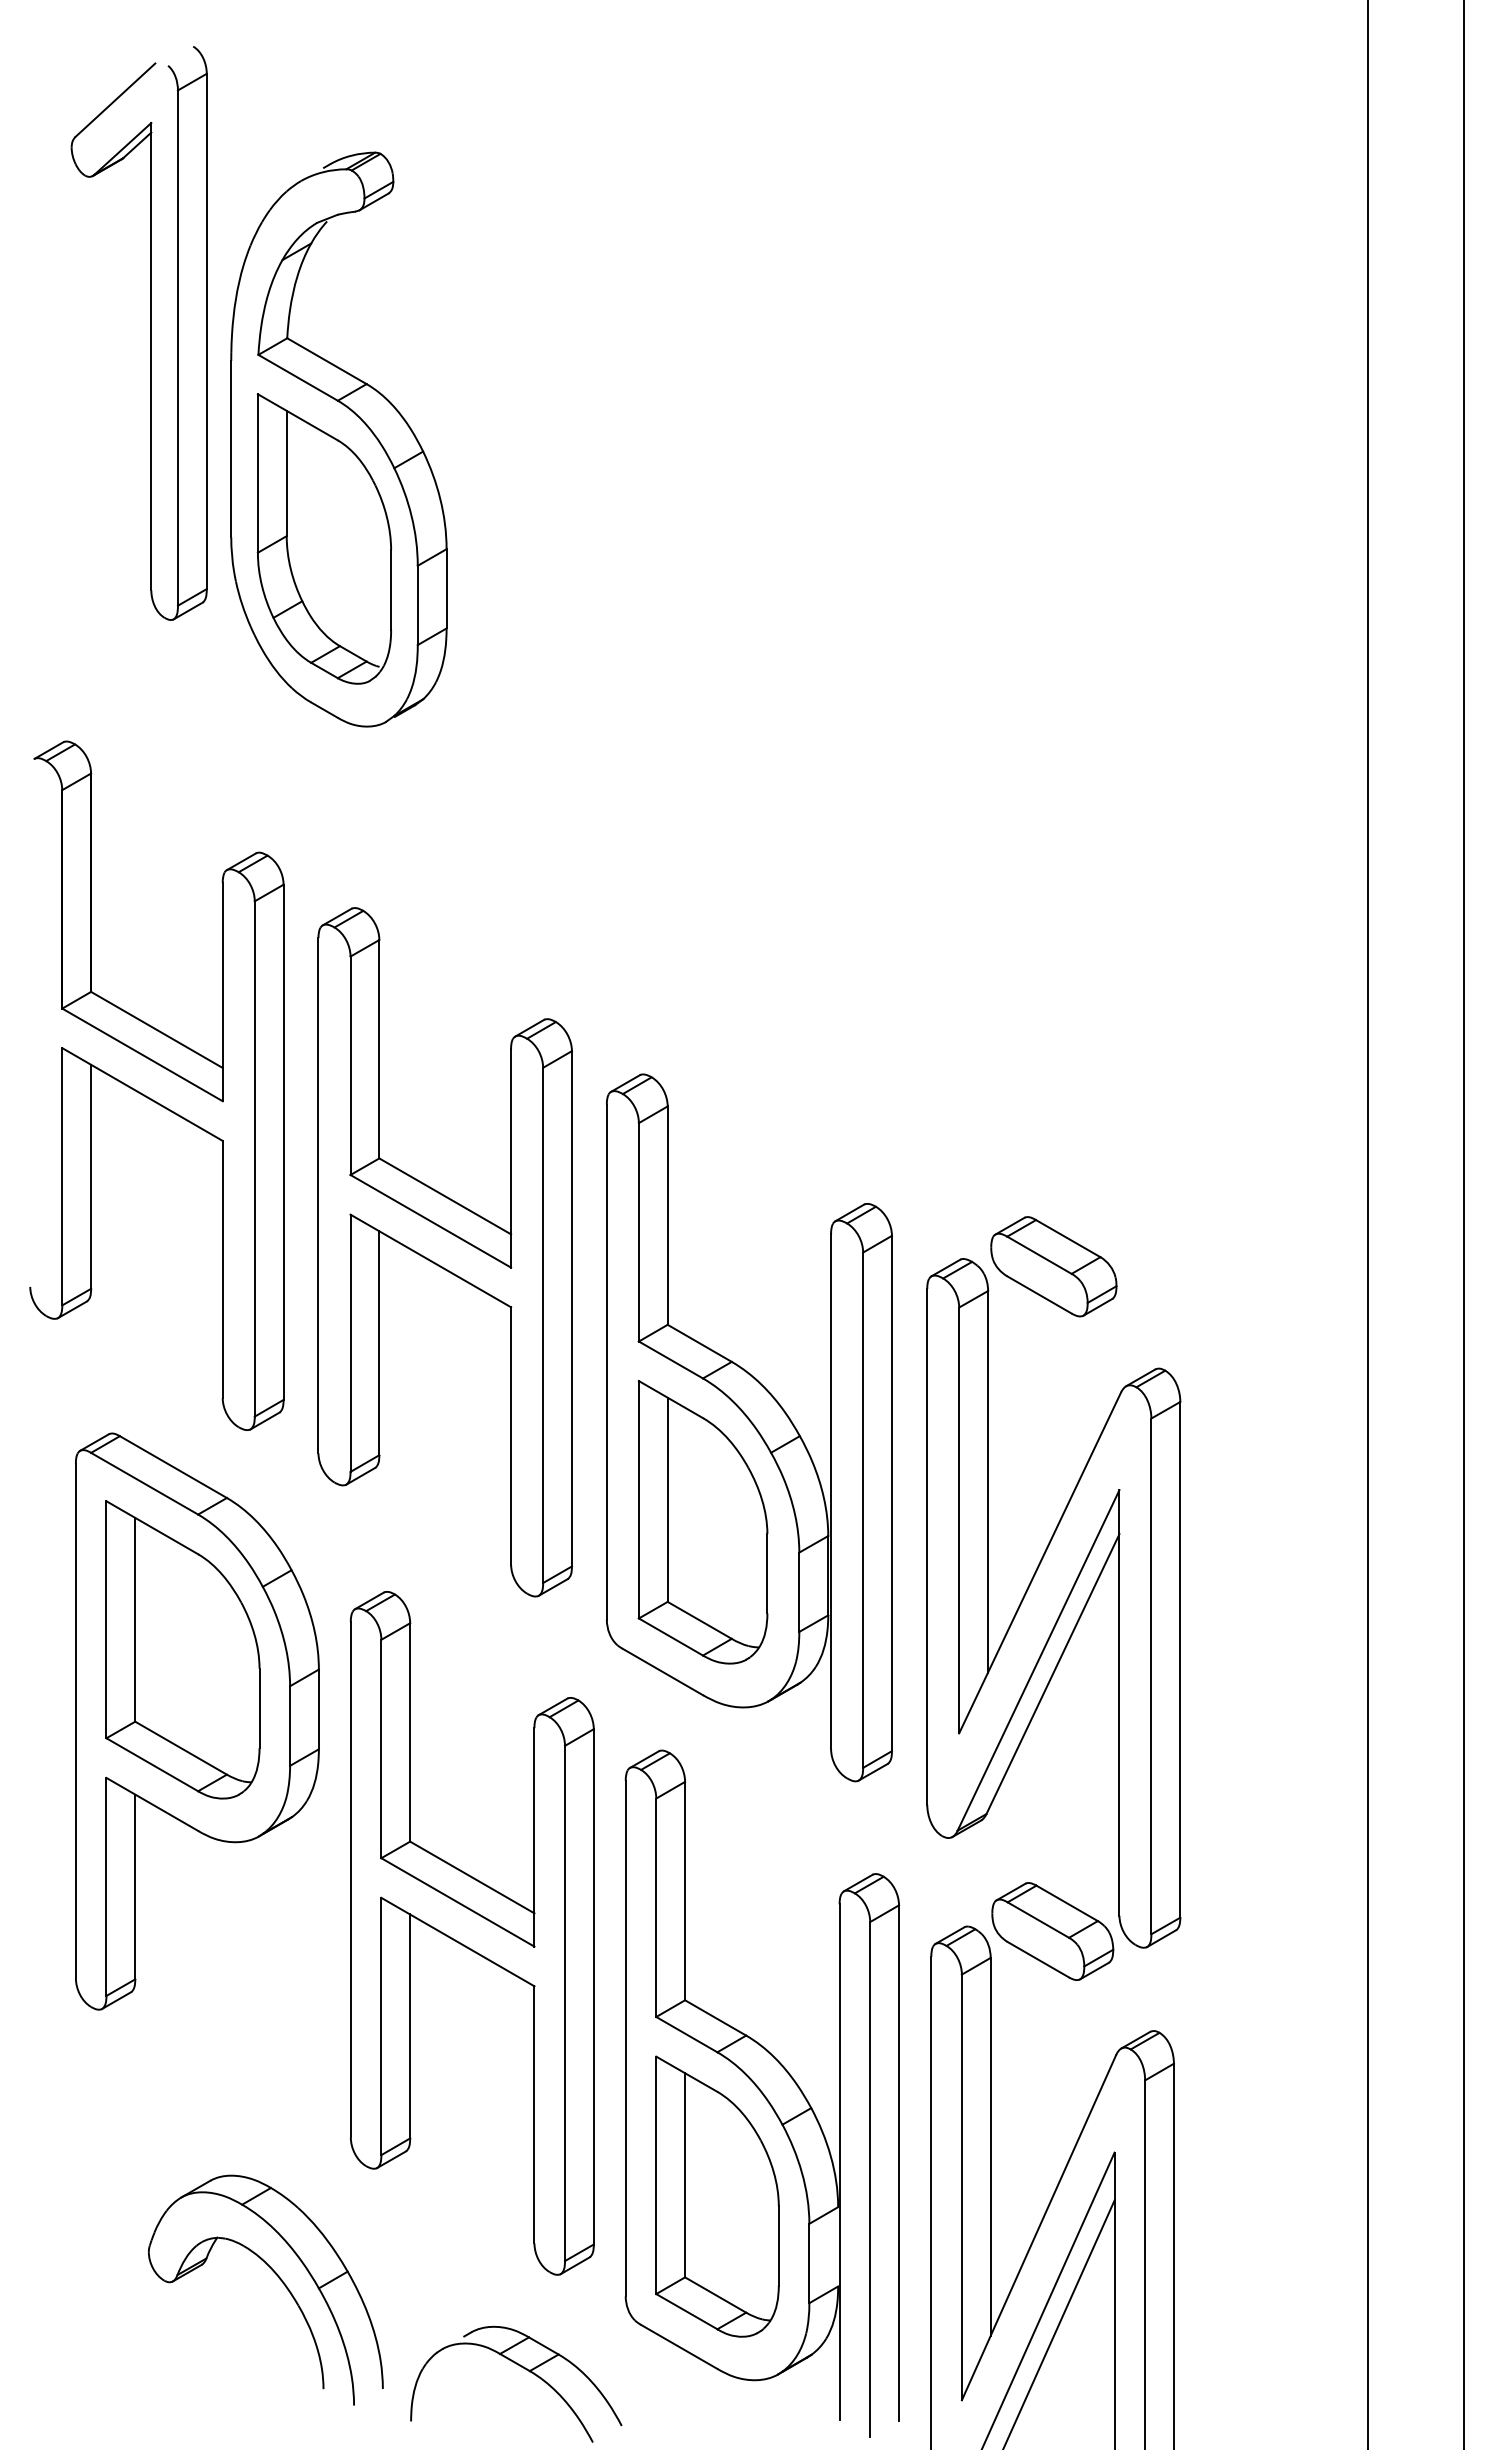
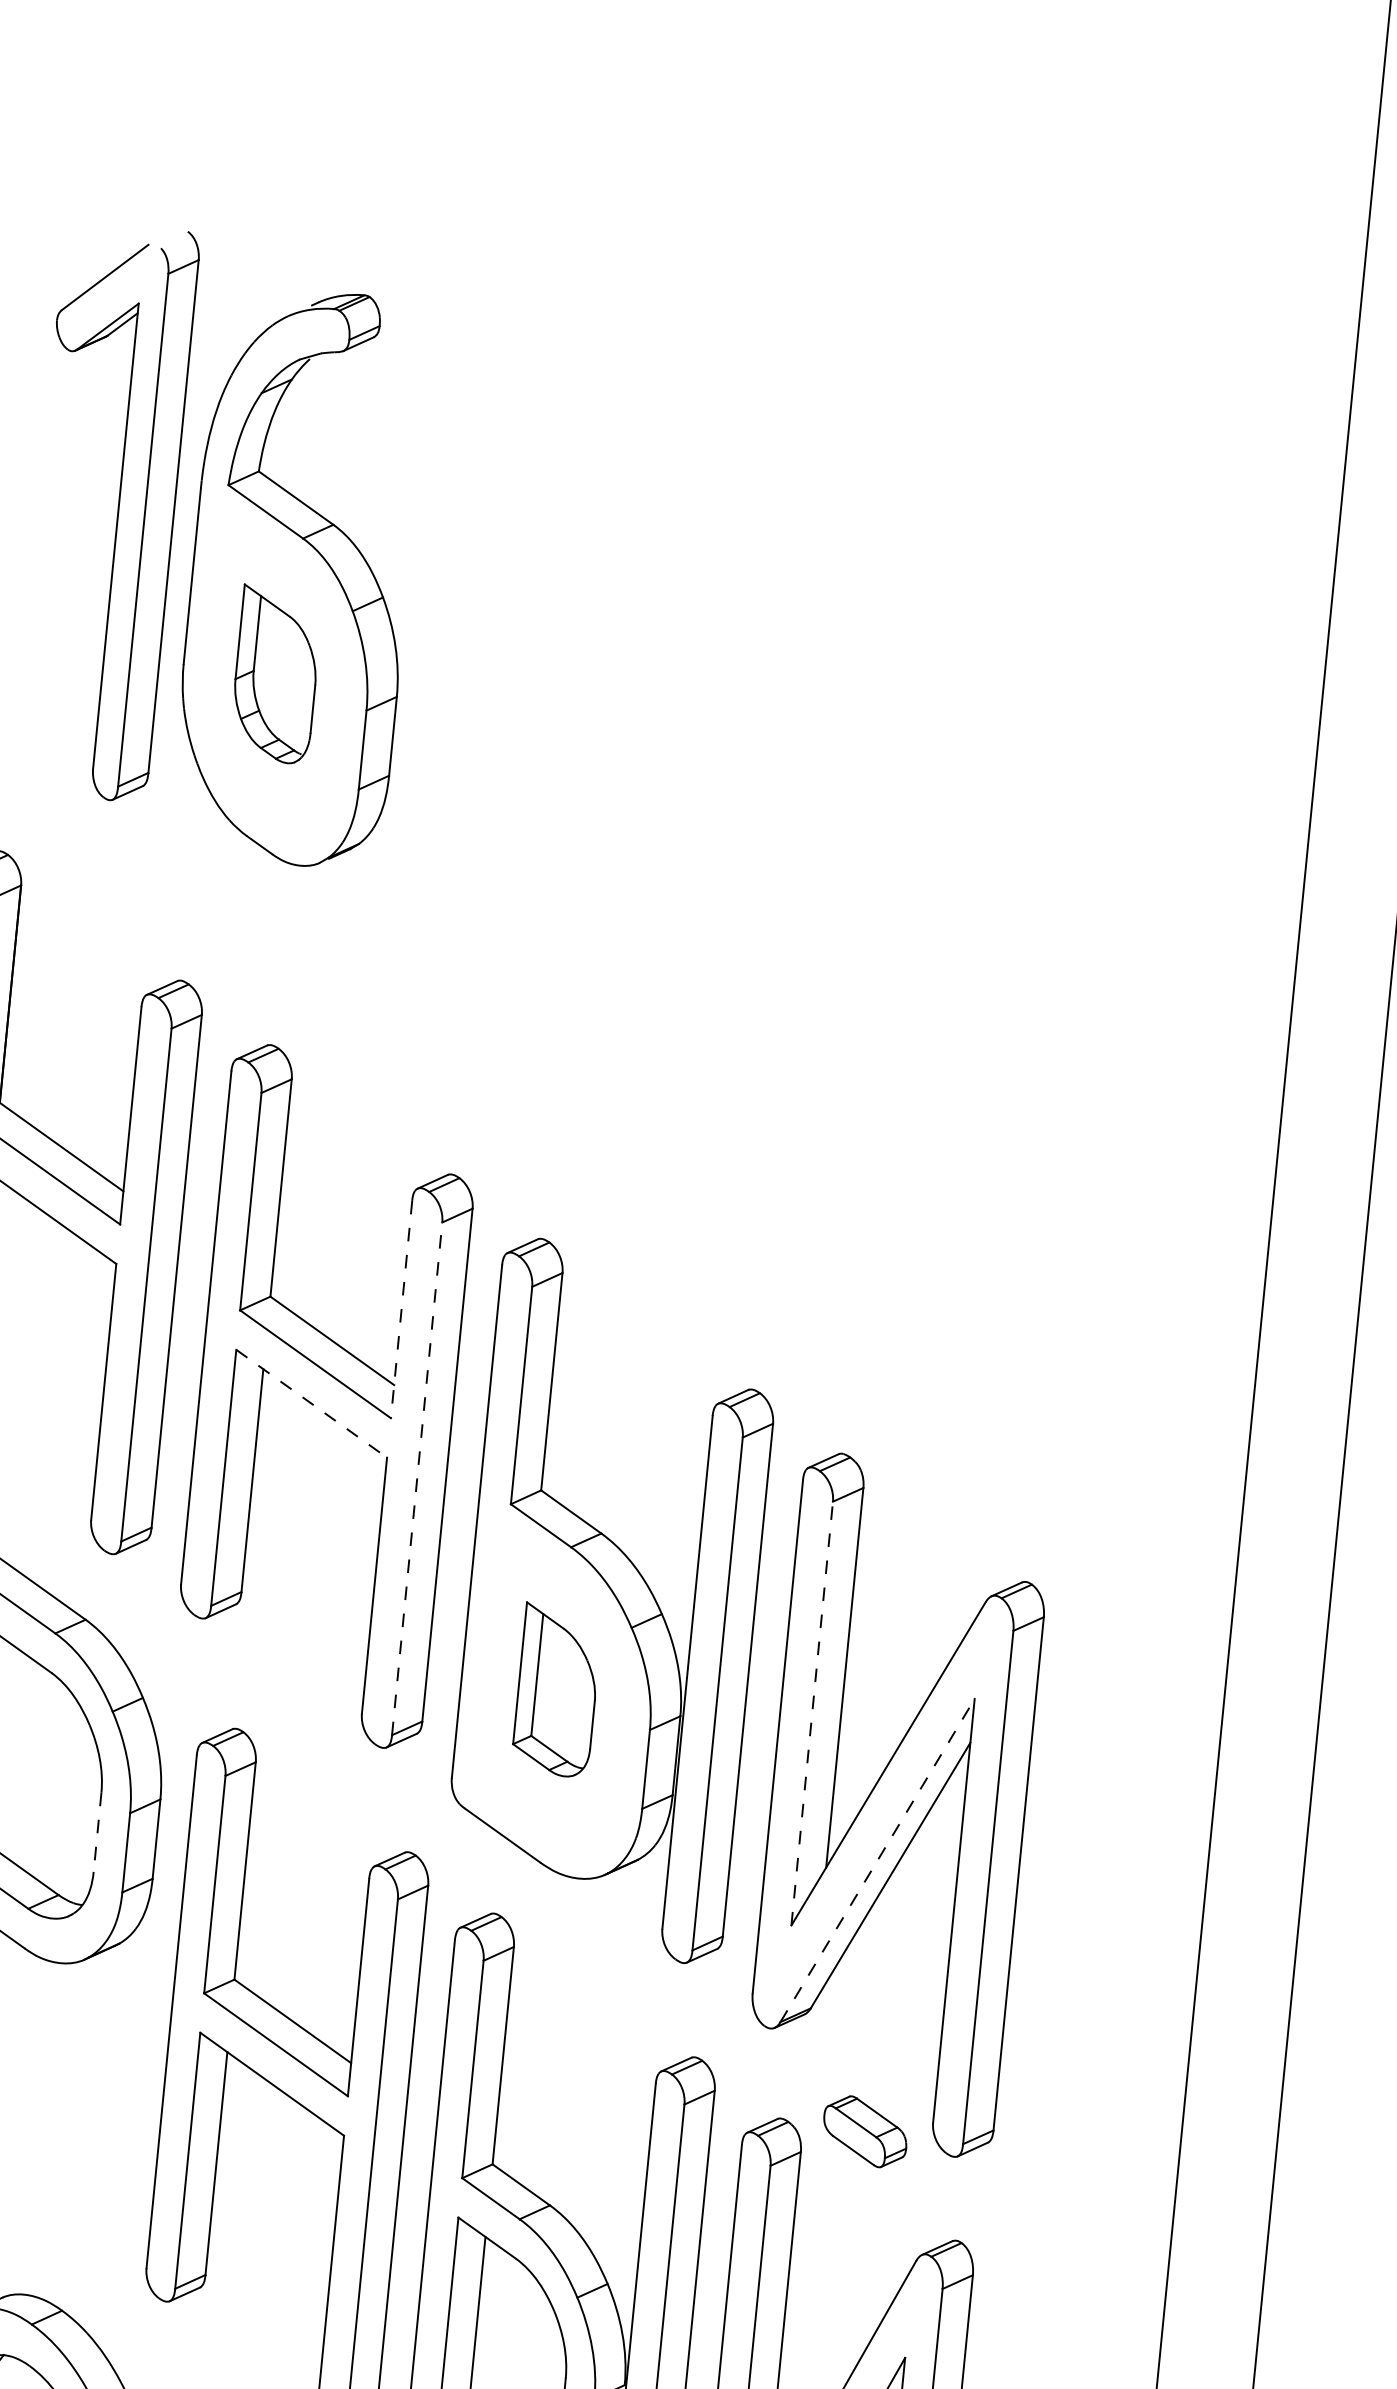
part: (150, 333) -> (117, 513), moved
part: (323, 538) -> (275, 674), size x0.6
line: (511, 1158) -> (401, 1309), solid -> dashed
line: (430, 1260) -> (311, 1403), solid -> dashed
part: (1053, 1266) -> (930, 1470), removed
line: (543, 1325) -> (417, 1478), solid -> dashed
line: (959, 1520) -> (812, 1713), solid -> dashed
part: (702, 1522) -> (556, 1690), size x0.6
line: (1038, 1659) -> (877, 1859), solid -> dashed
line: (259, 1708) -> (97, 1832), solid -> dashed
part: (1052, 1931) -> (864, 2131), size x0.7

